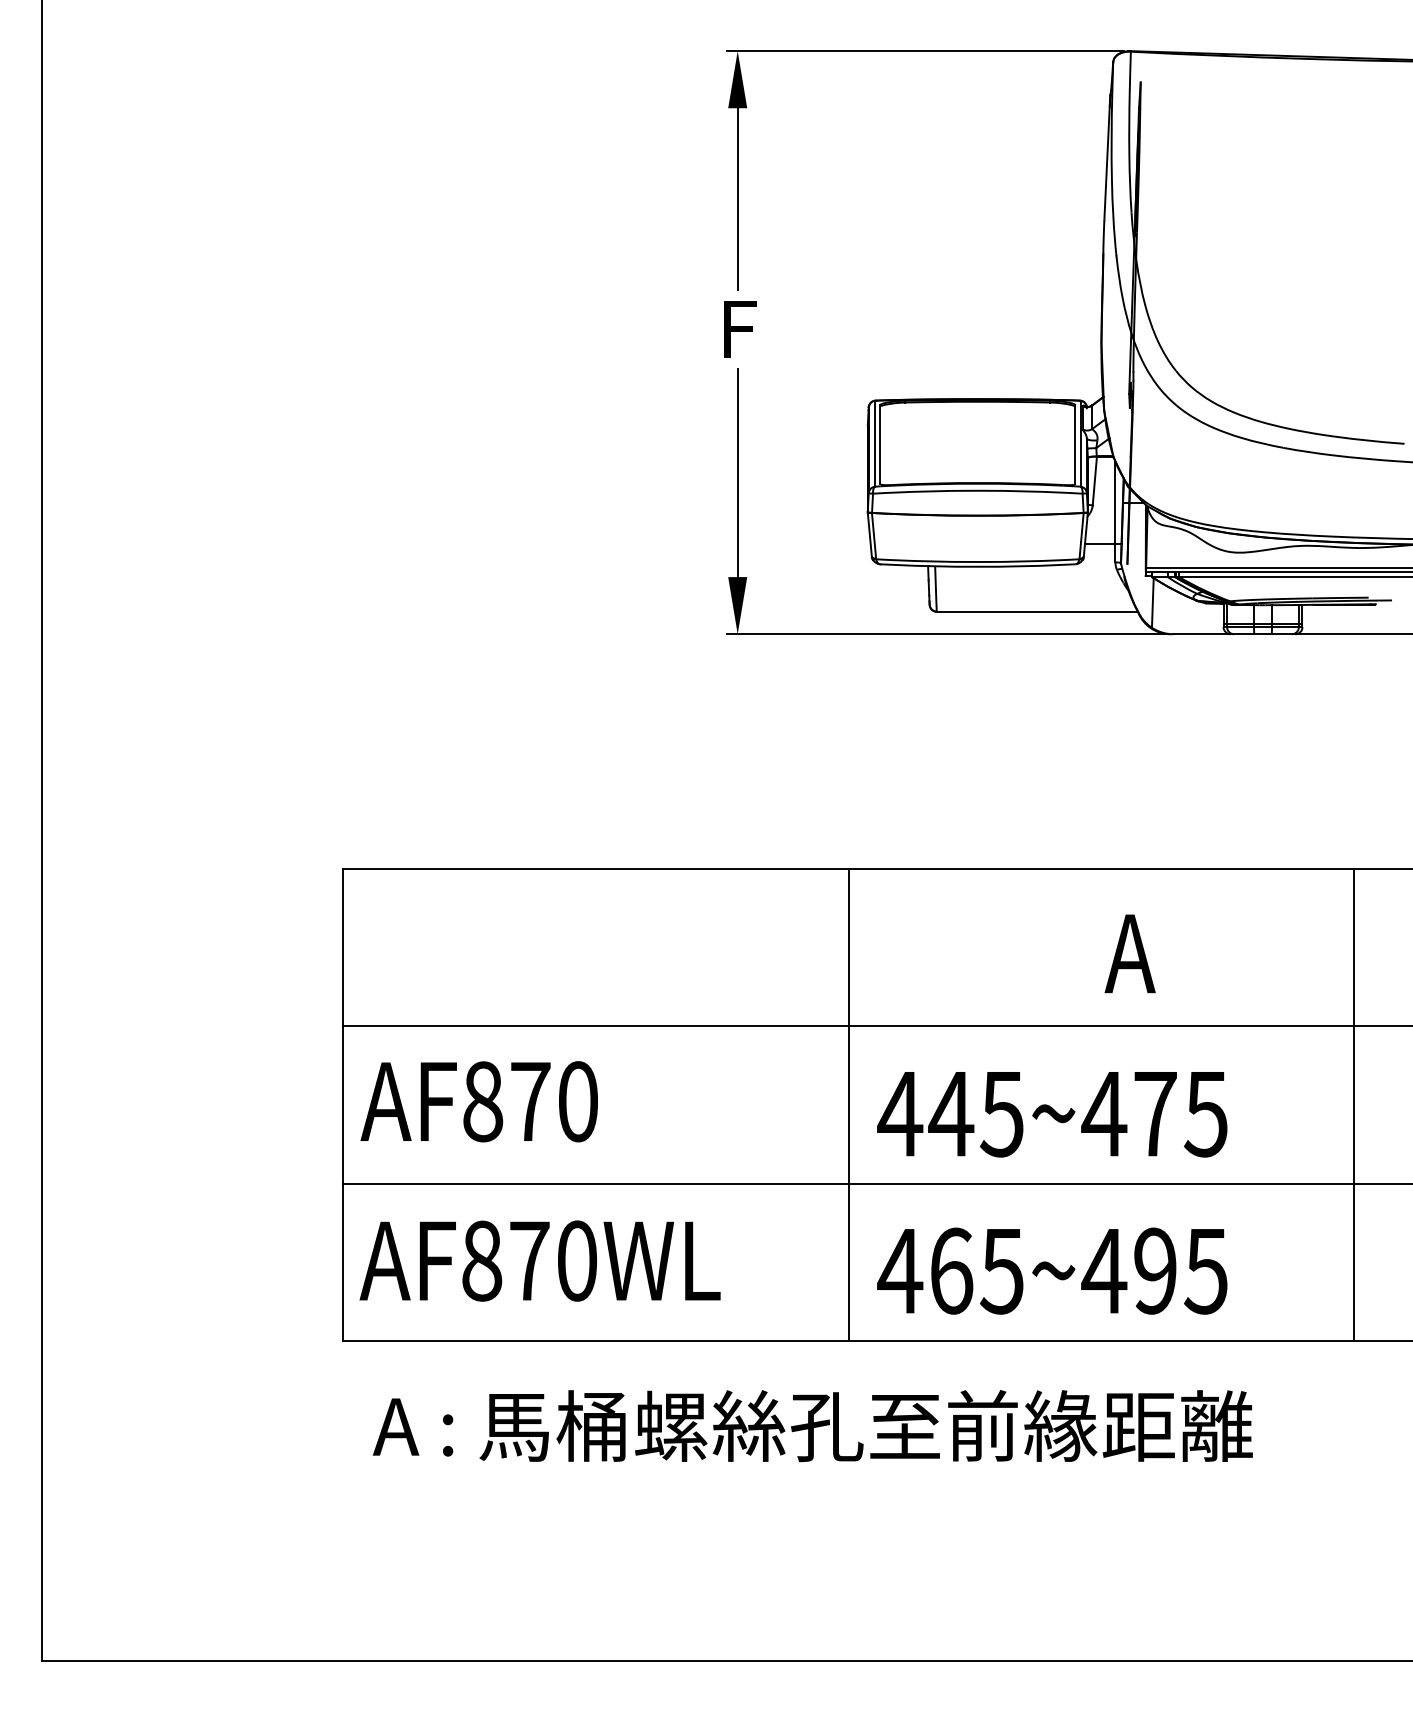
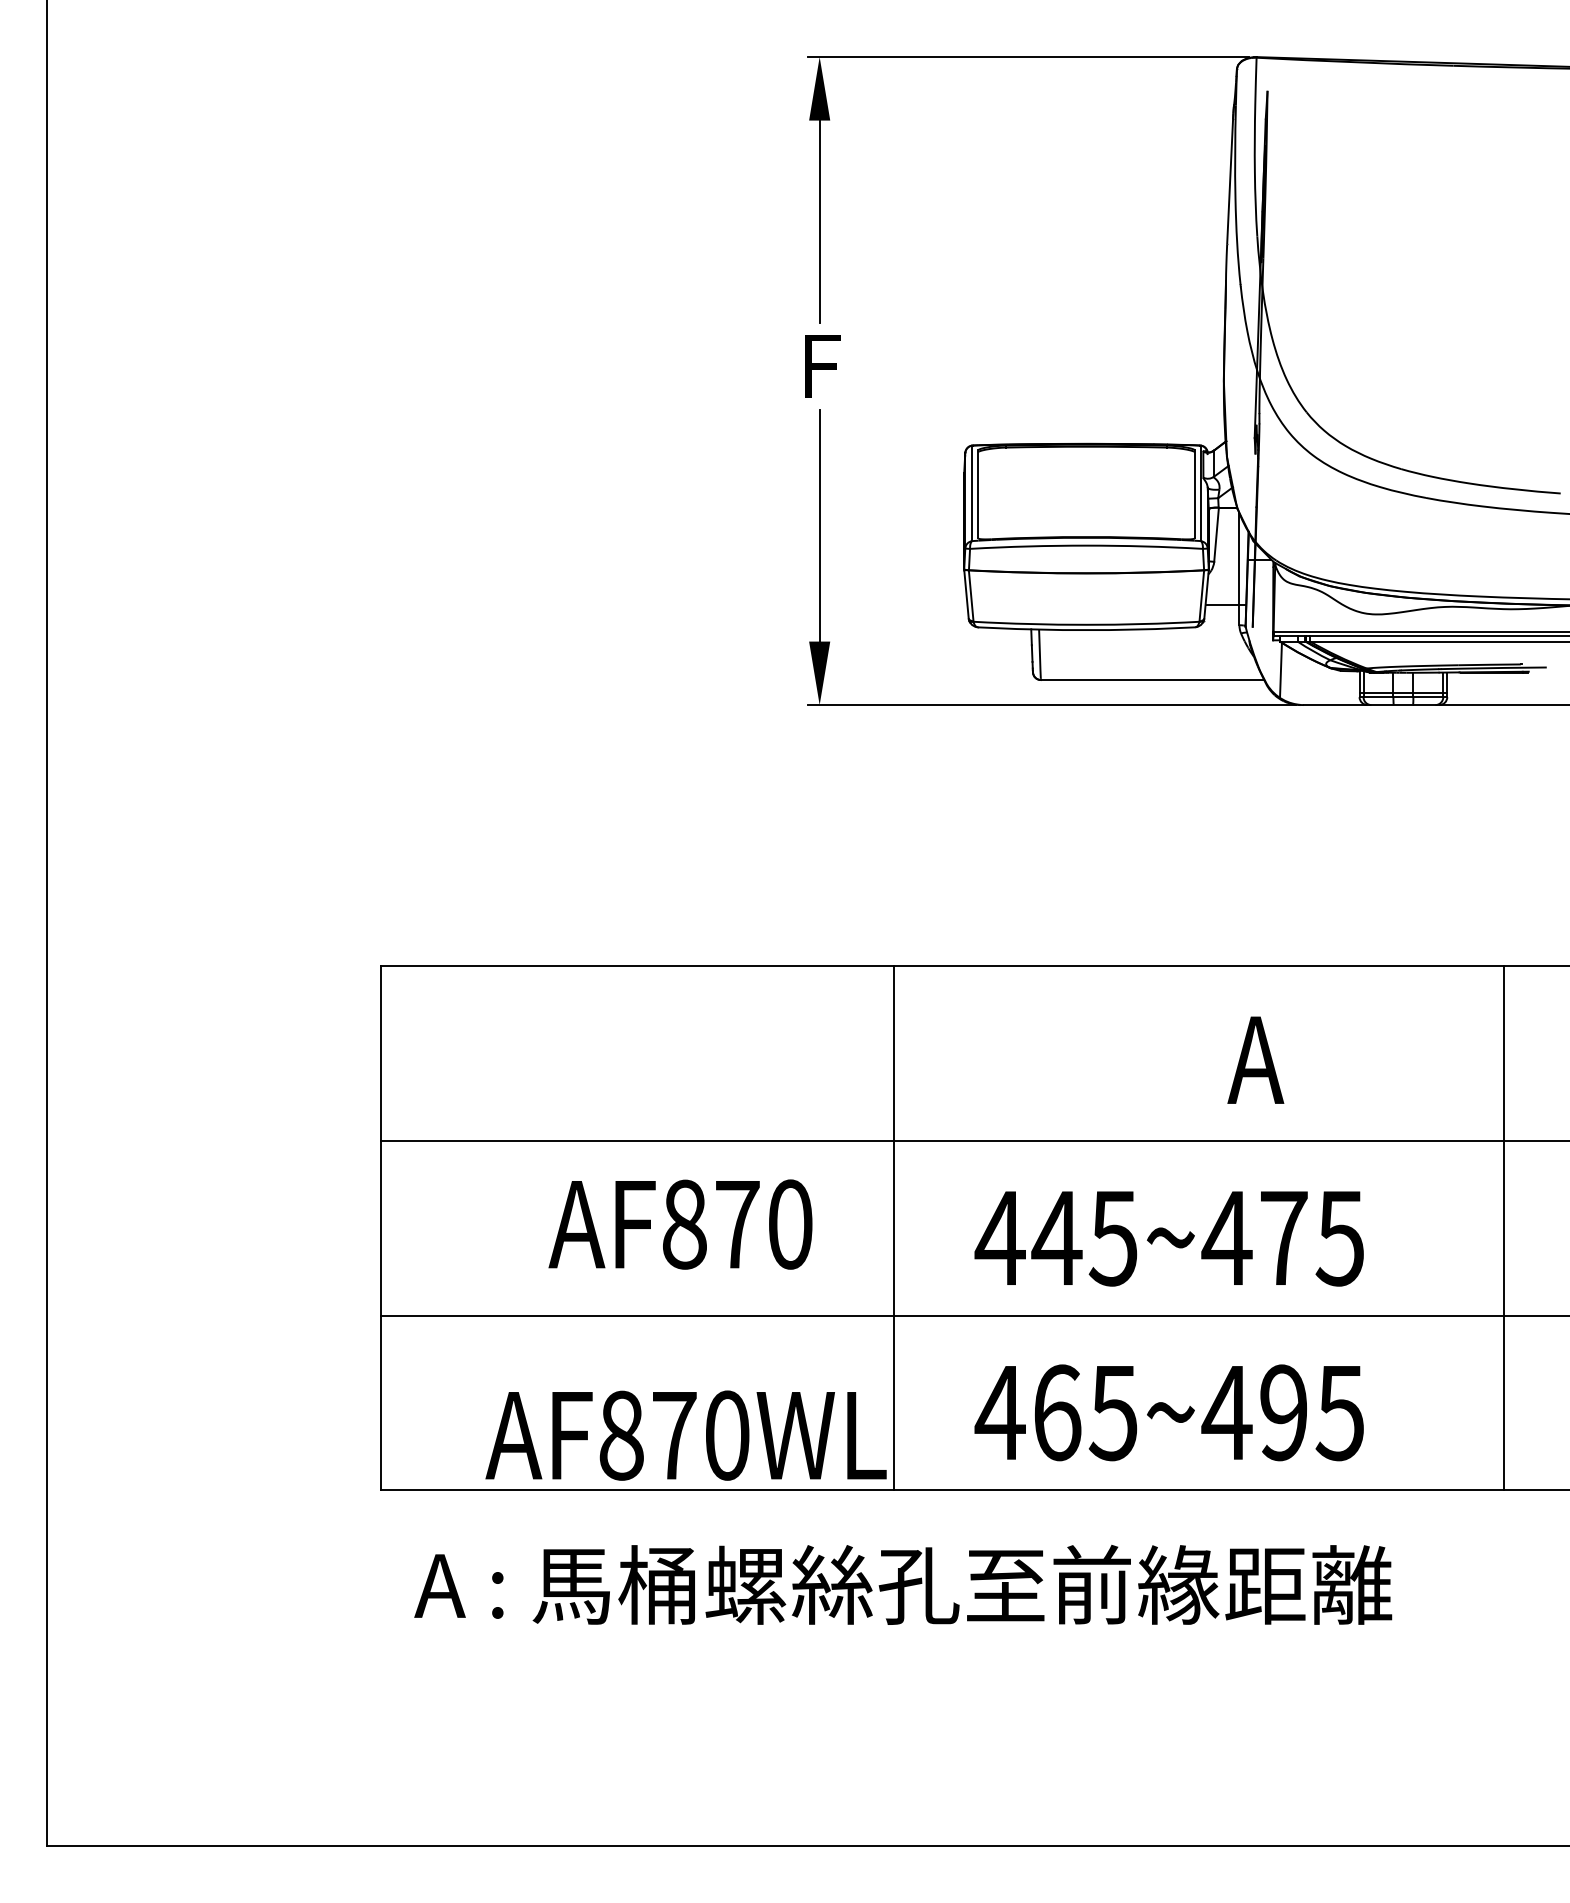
text: (479, 1101) -> (680, 1224), moved
line: (849, 1105) -> (894, 1228), moved
text: (539, 1260) -> (685, 1435), moved

